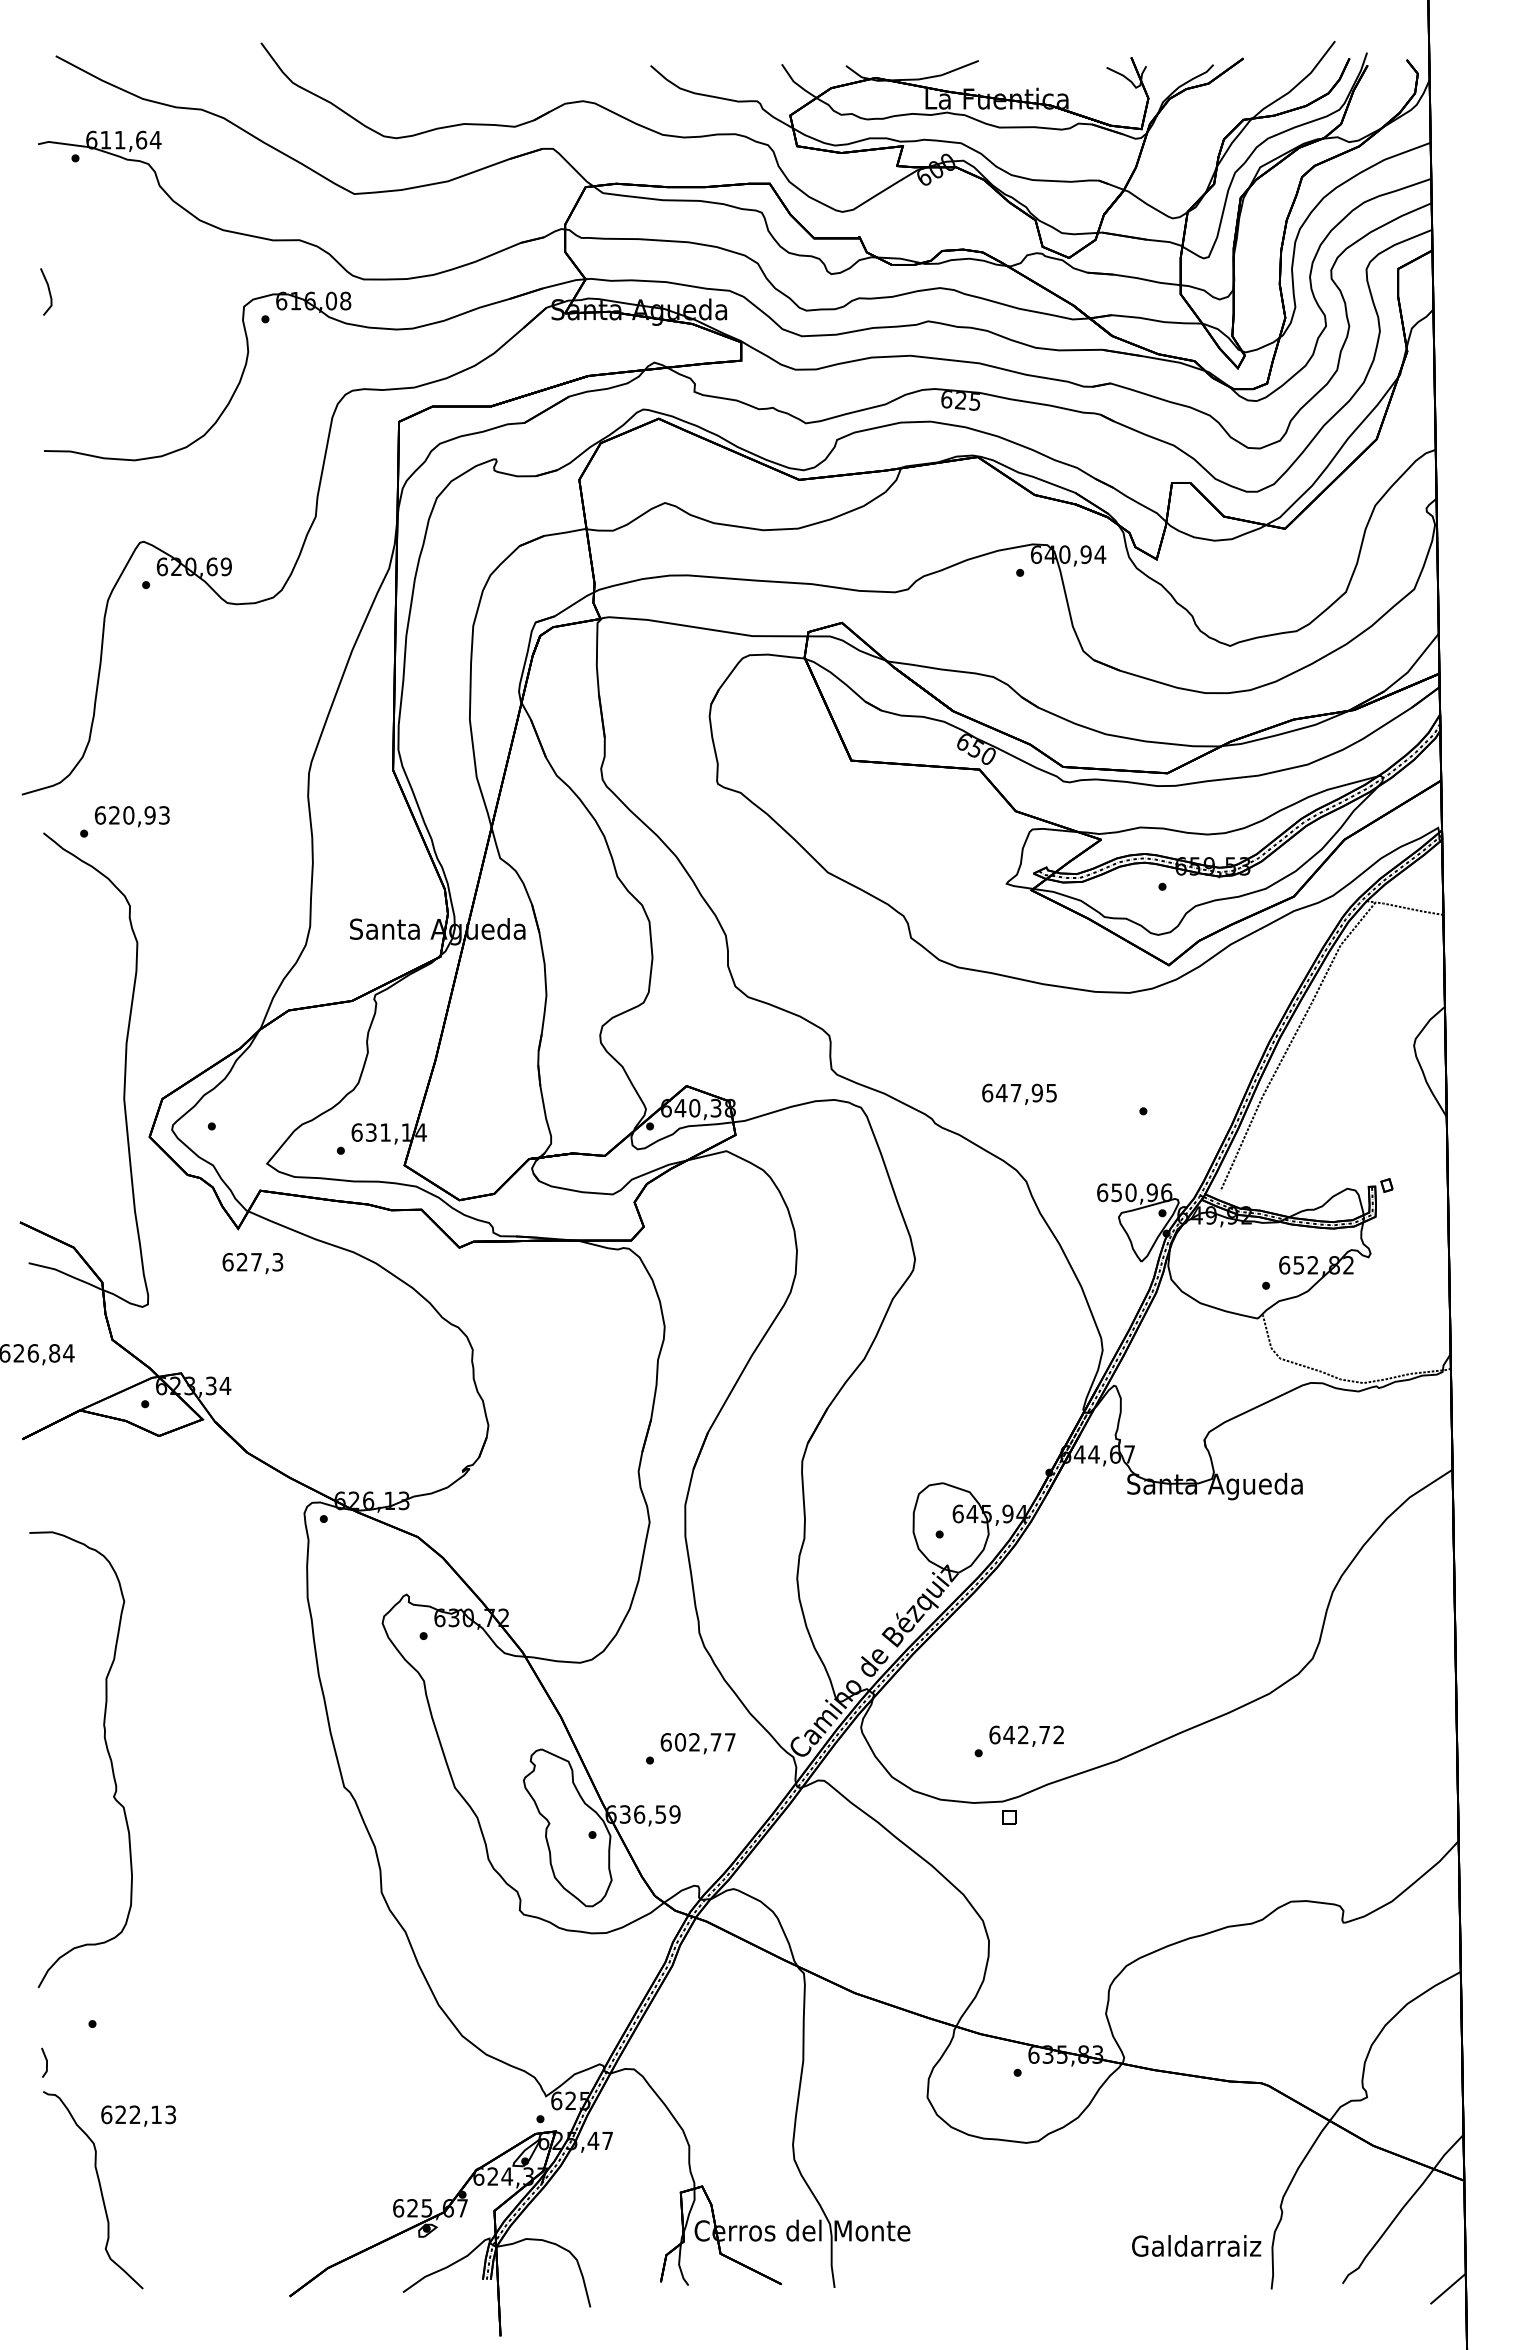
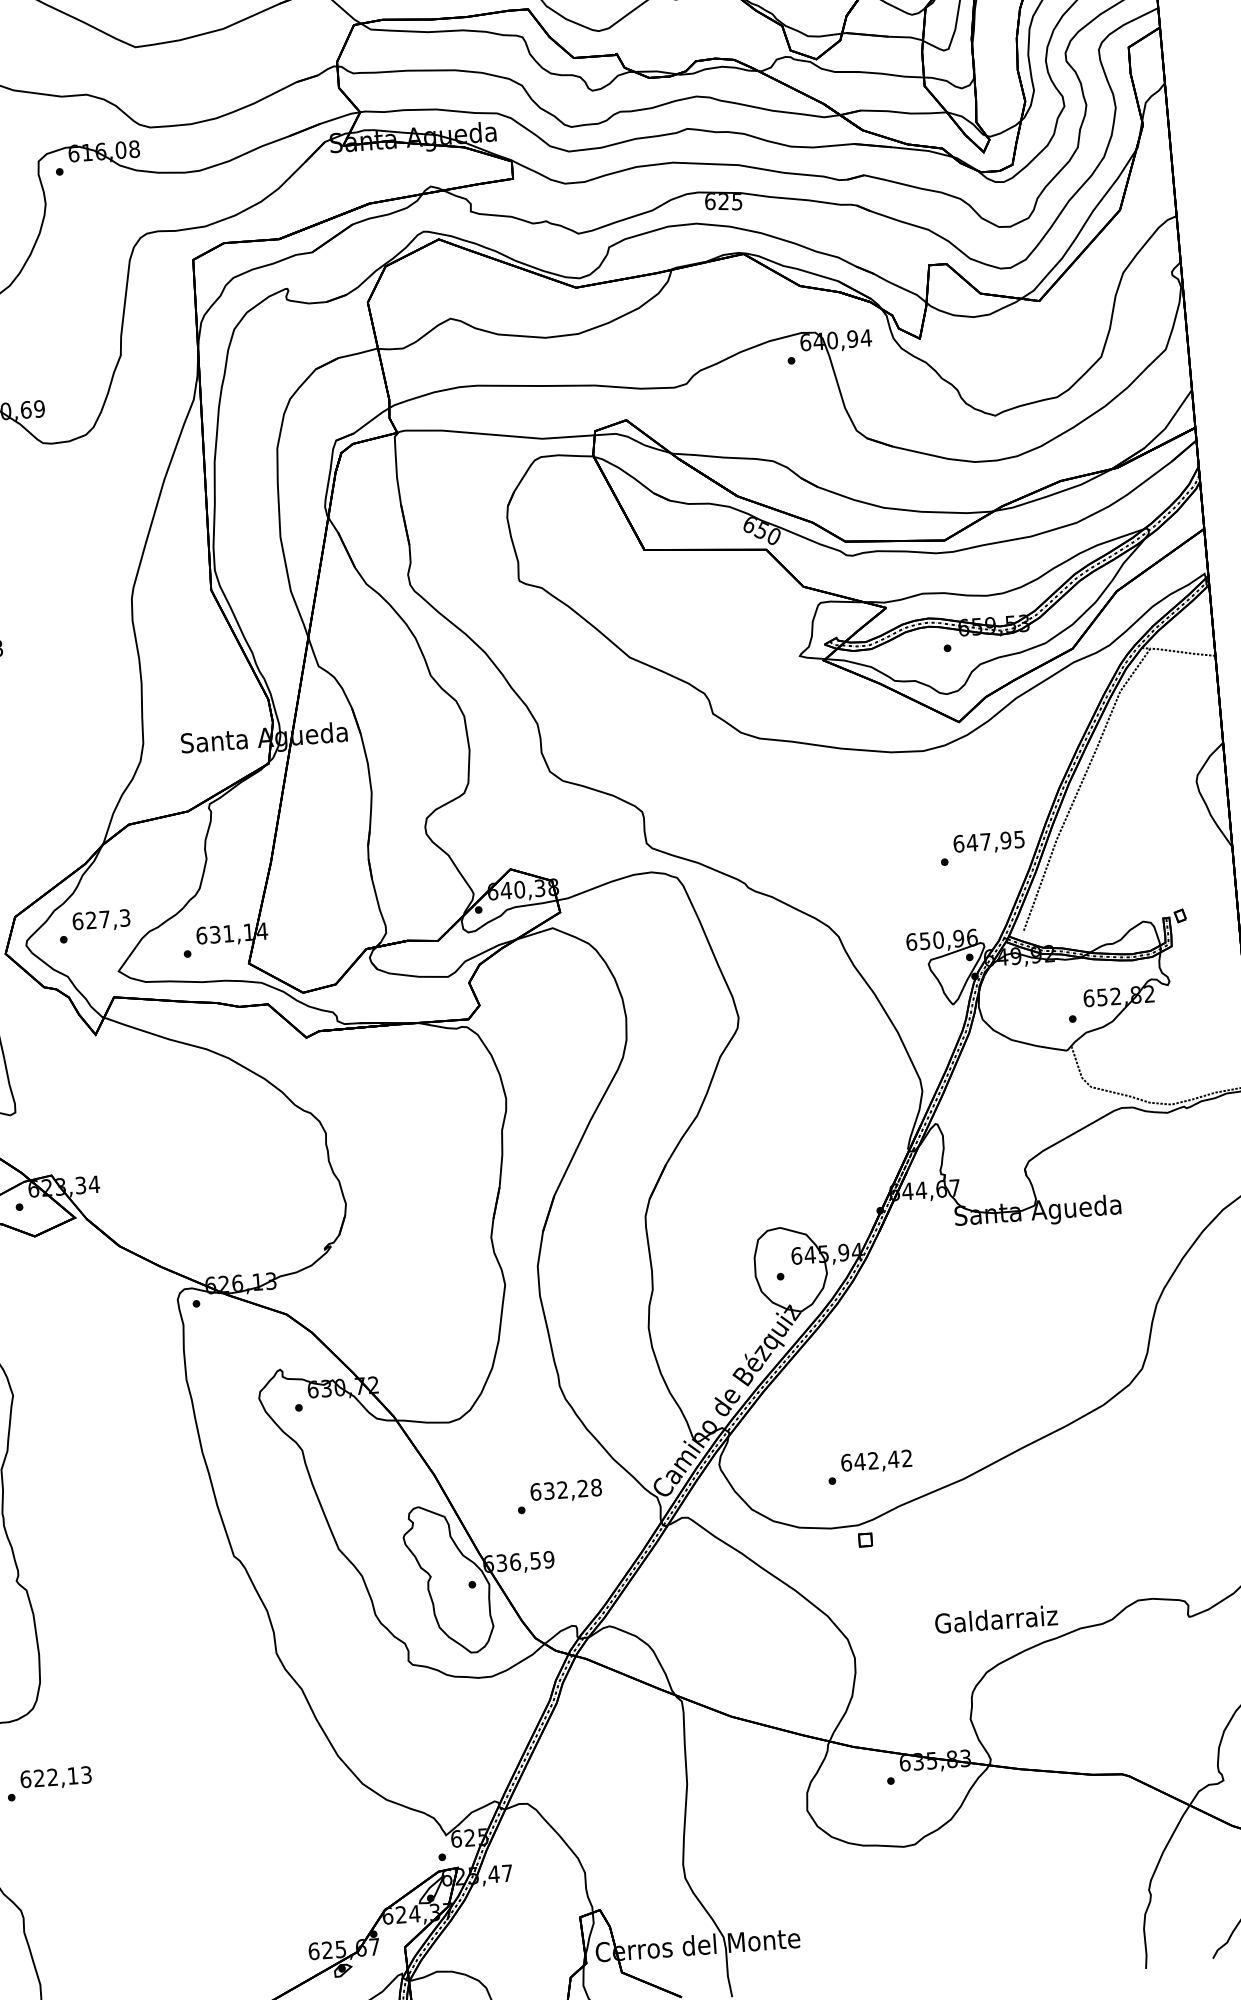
text: (1019, 1093) -> (989, 842), moved
text: (252, 1263) -> (101, 920), moved
text: (1044, 1735) -> (893, 1459), 642,72 -> 642,42
text: (705, 1742) -> (572, 1489), 602,77 -> 632,28
text: (138, 2115) -> (55, 1777), moved
text: (1196, 2245) -> (996, 1619), moved

